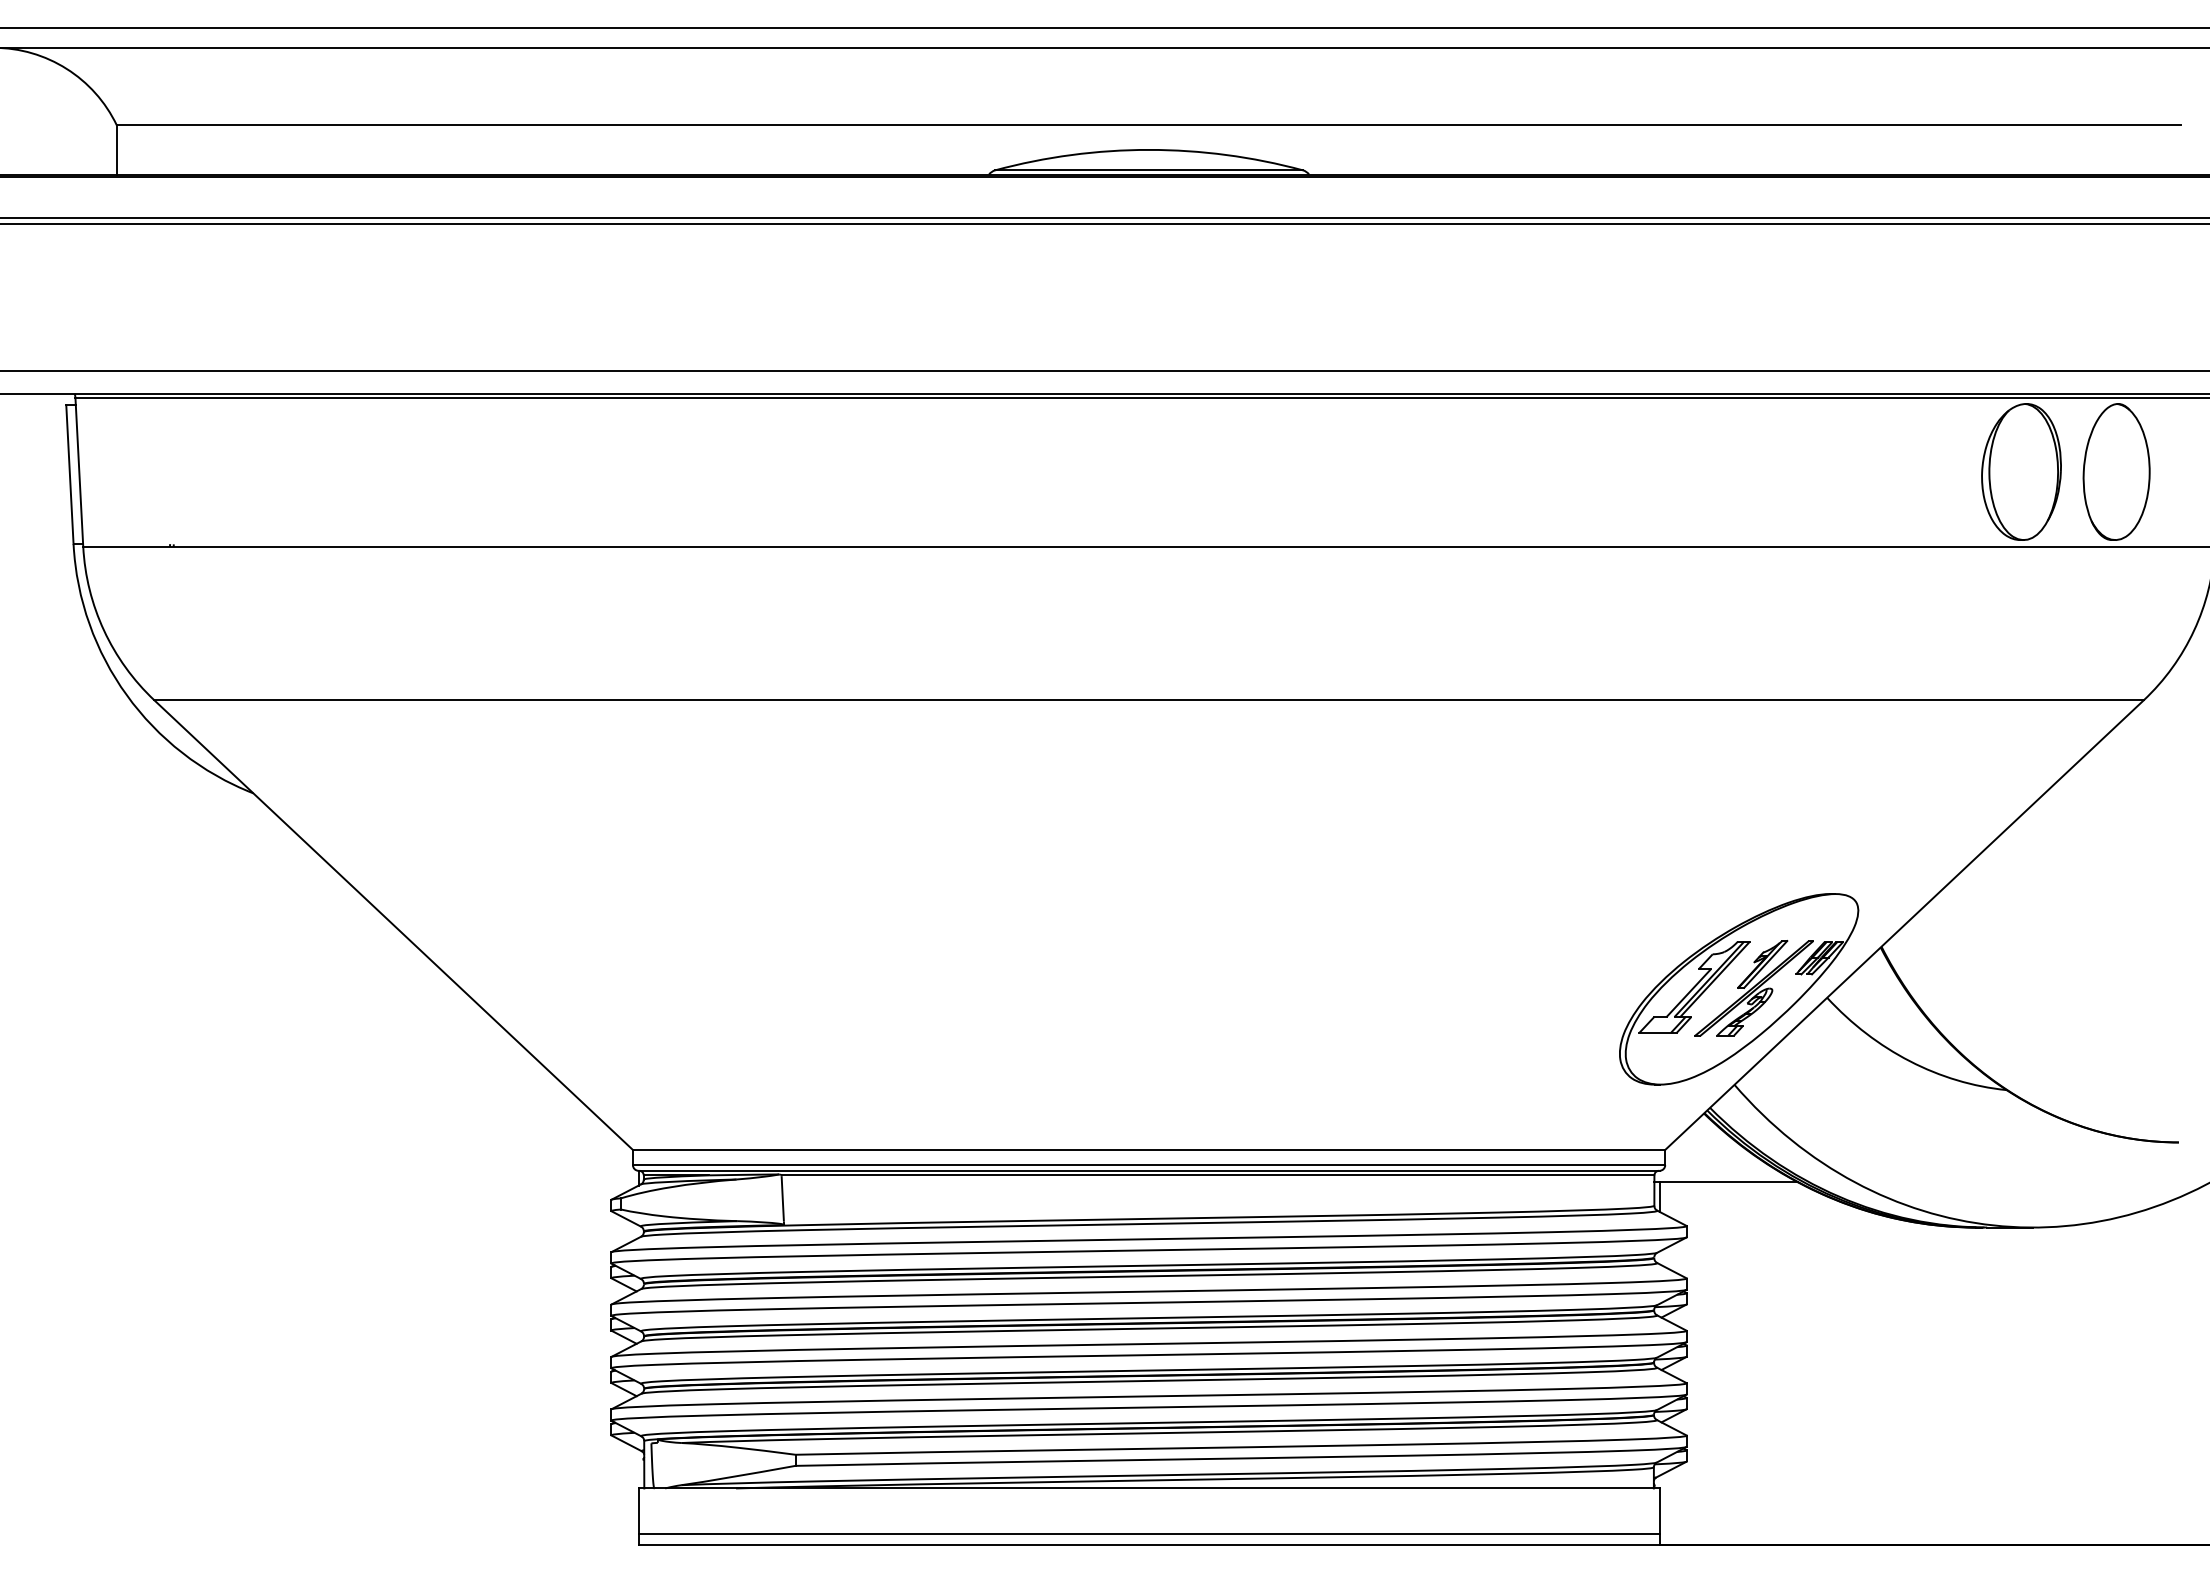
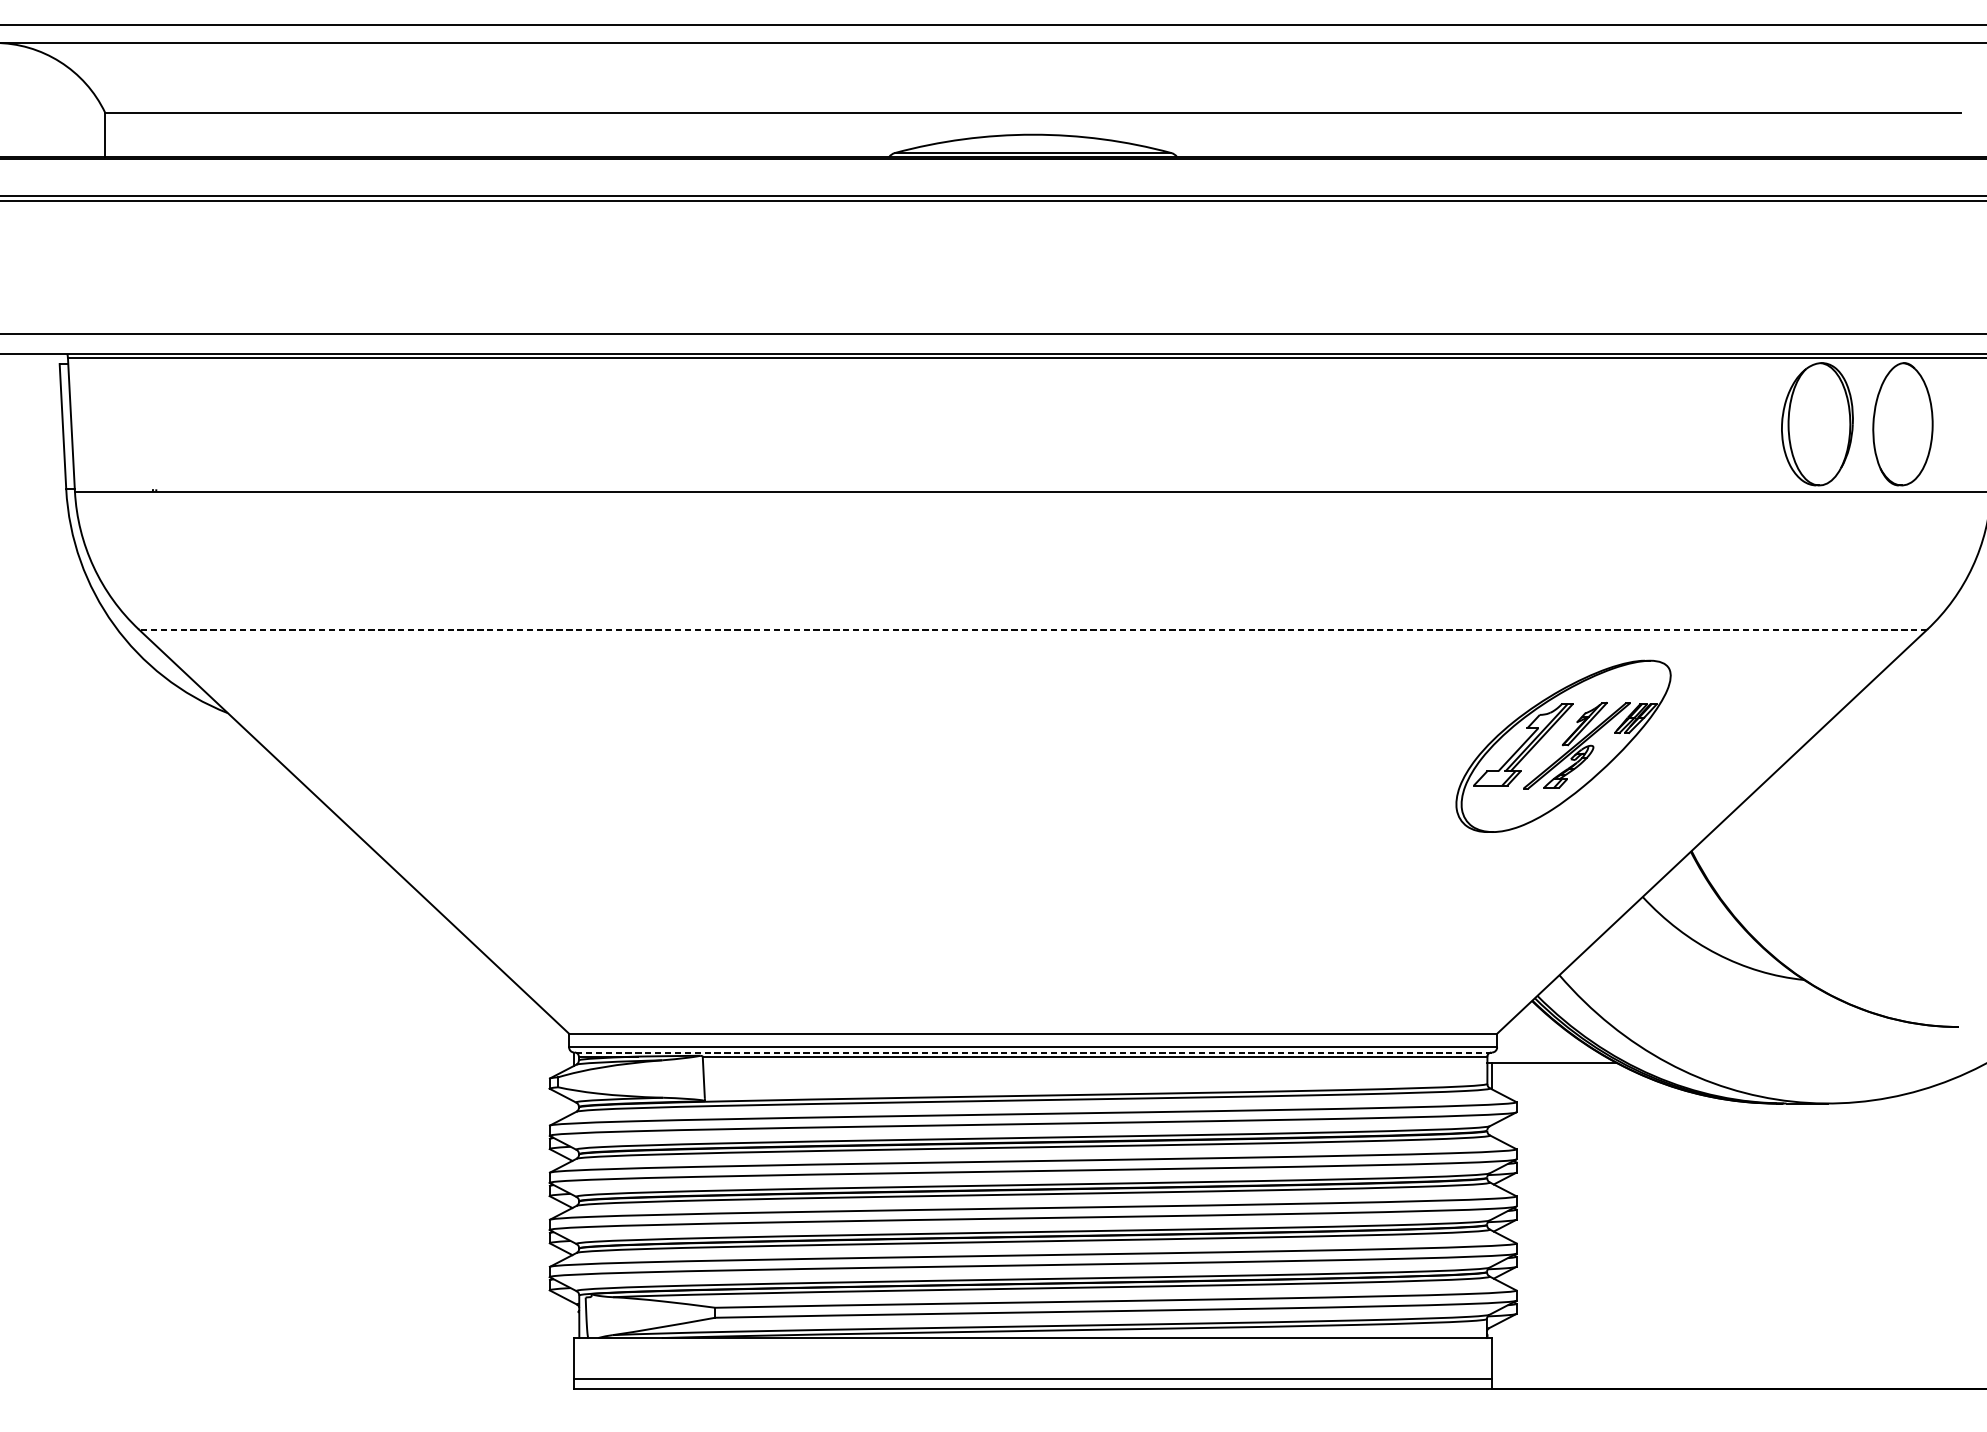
line: (1149, 700) -> (1033, 629), solid -> dashed
part: (1739, 989) -> (1563, 746), moved
line: (1148, 1170) -> (1032, 1052), solid -> dashed

